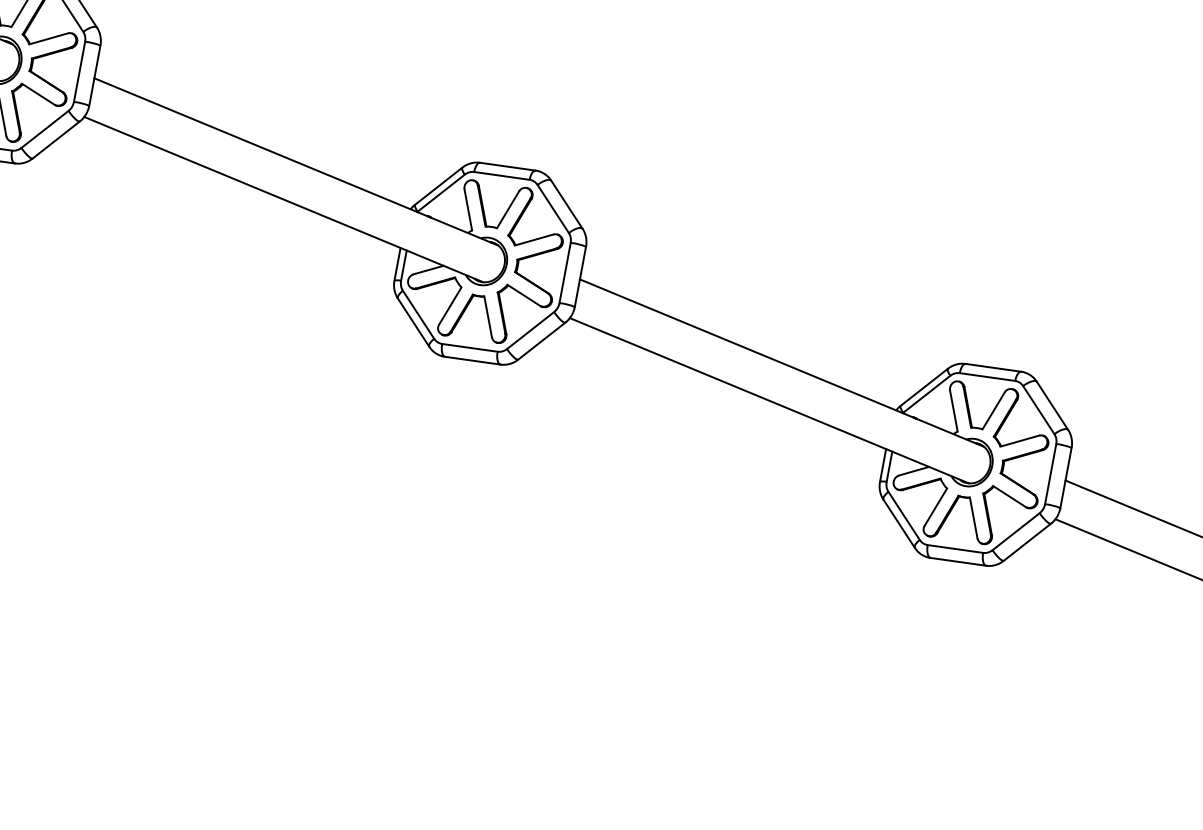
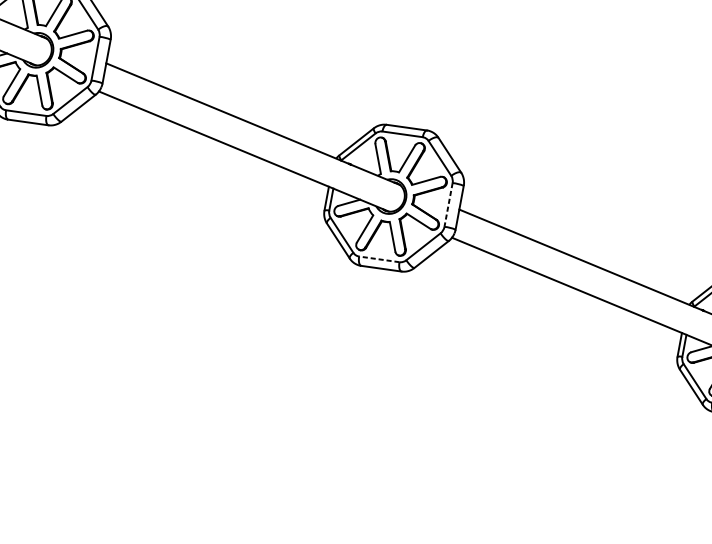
line: (565, 273) -> (448, 205), solid -> dashed
line: (469, 347) -> (379, 259), solid -> dashed

